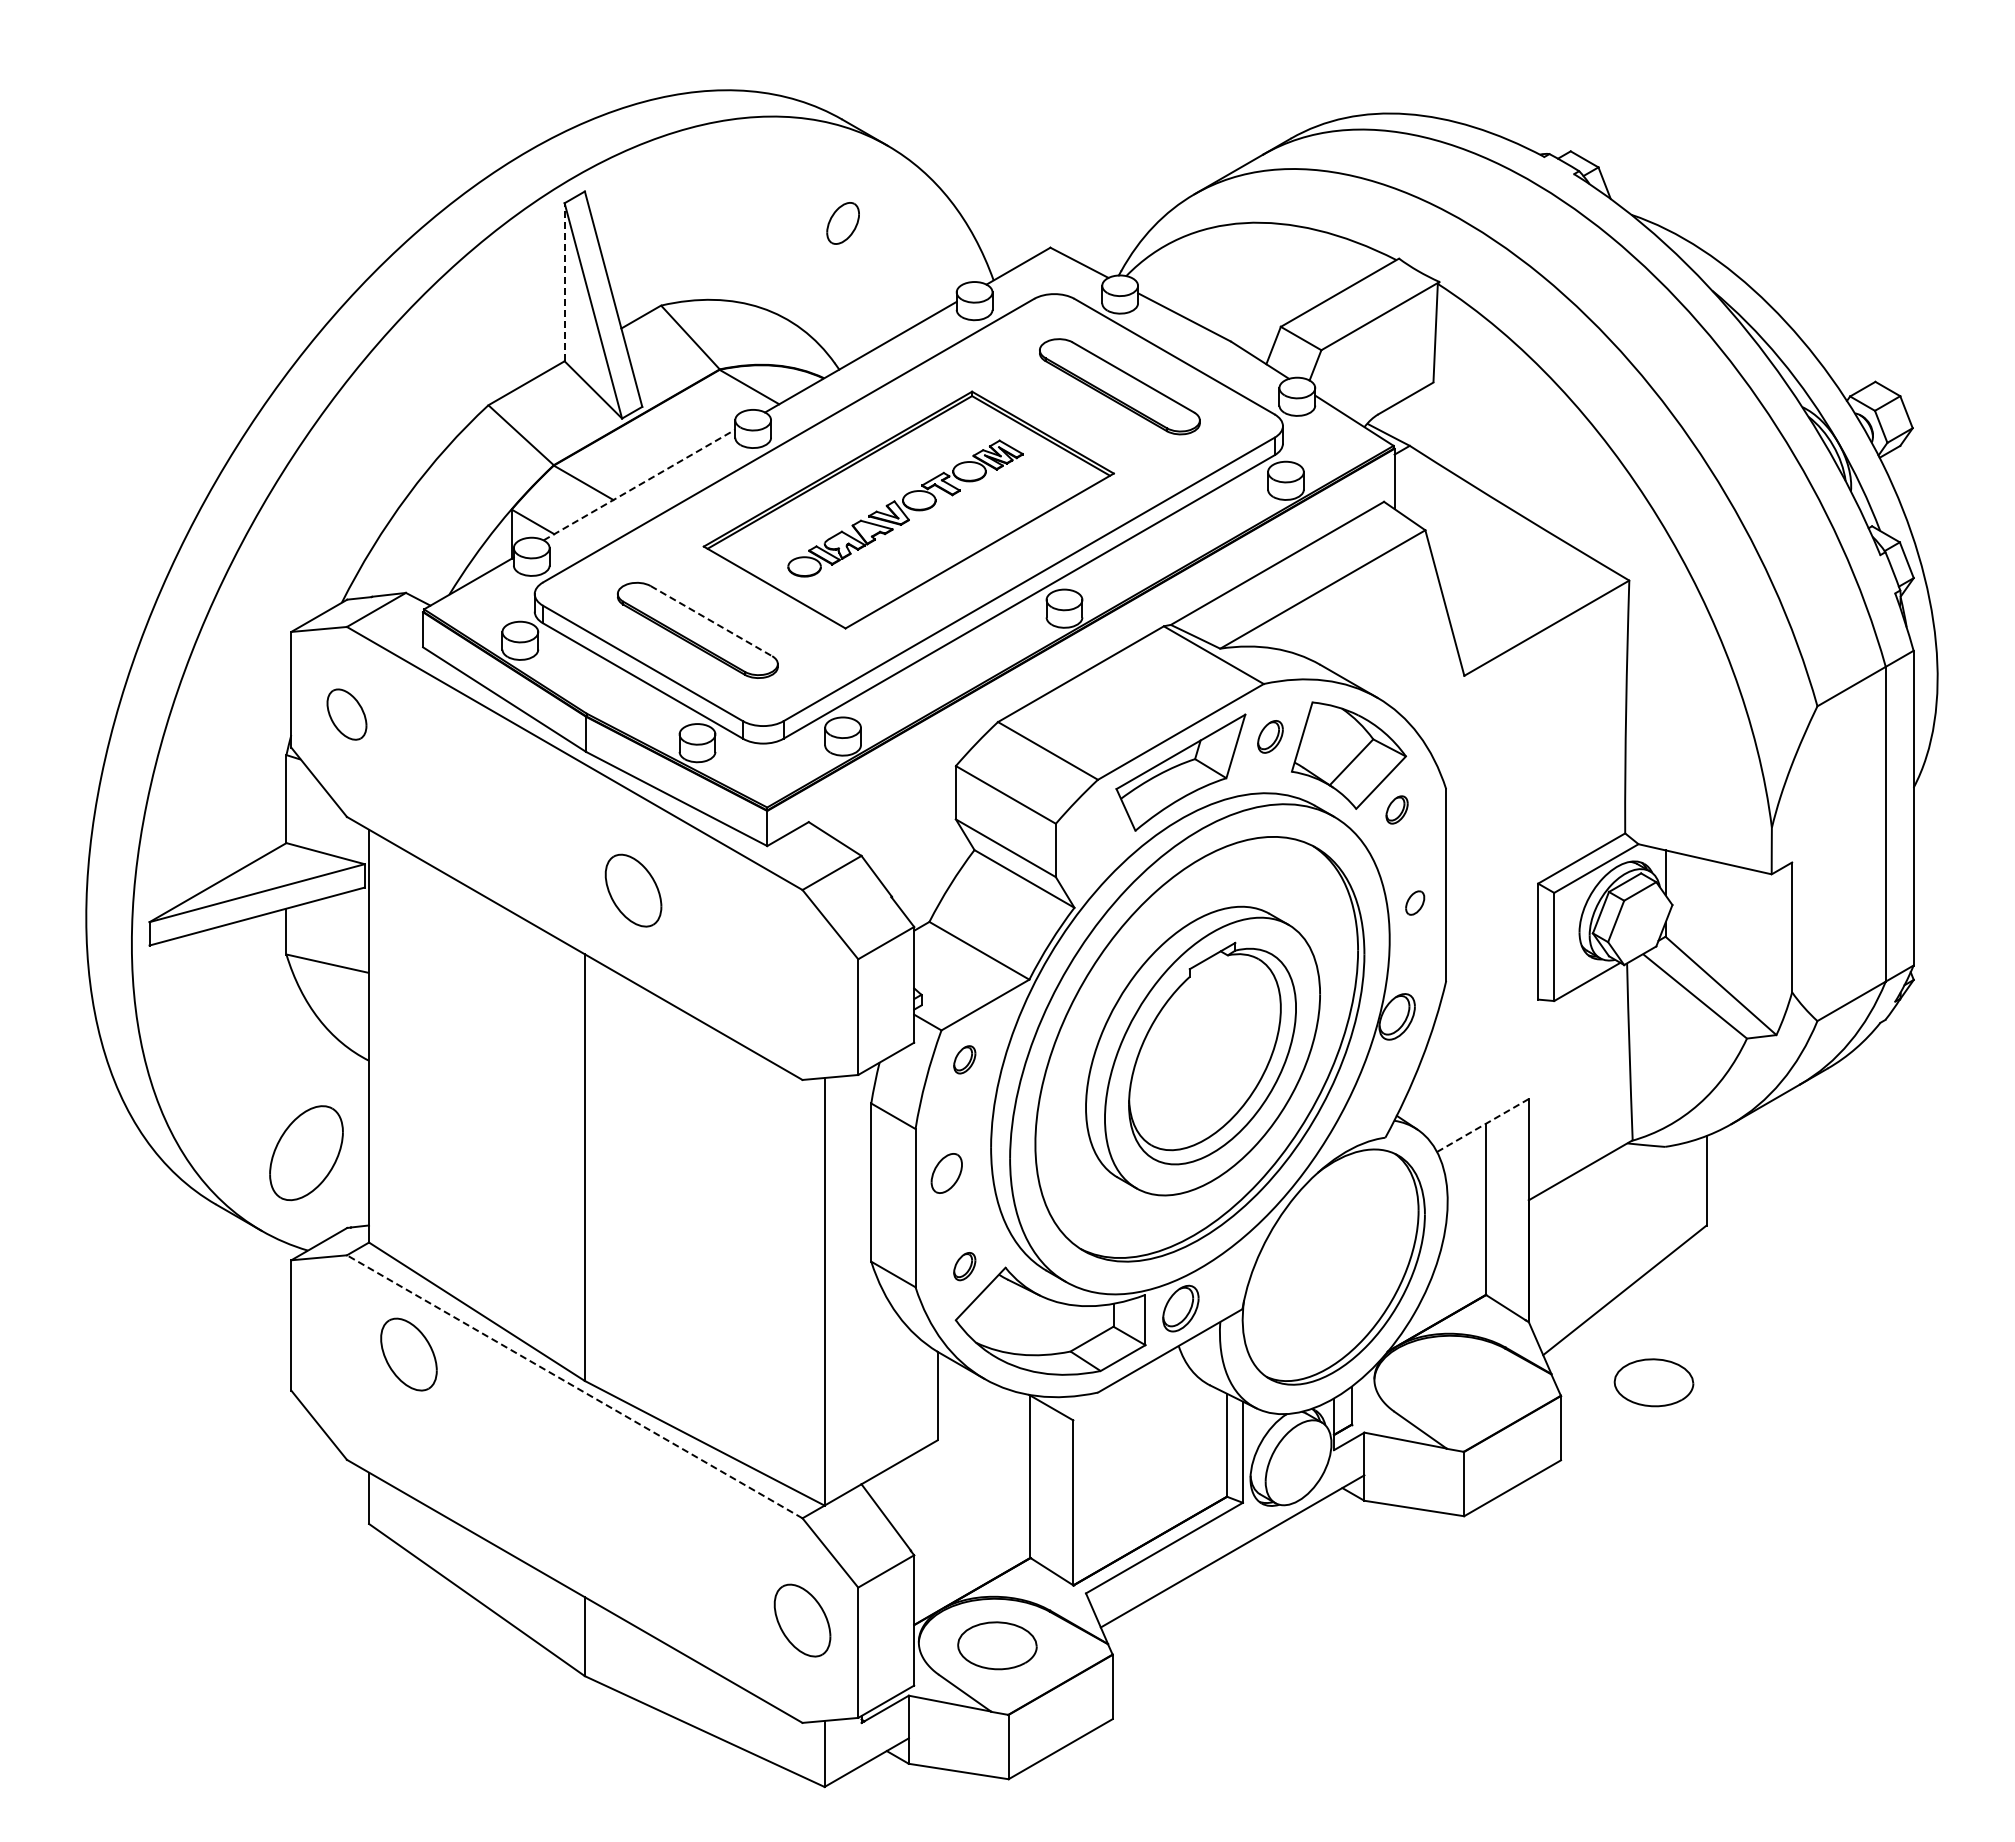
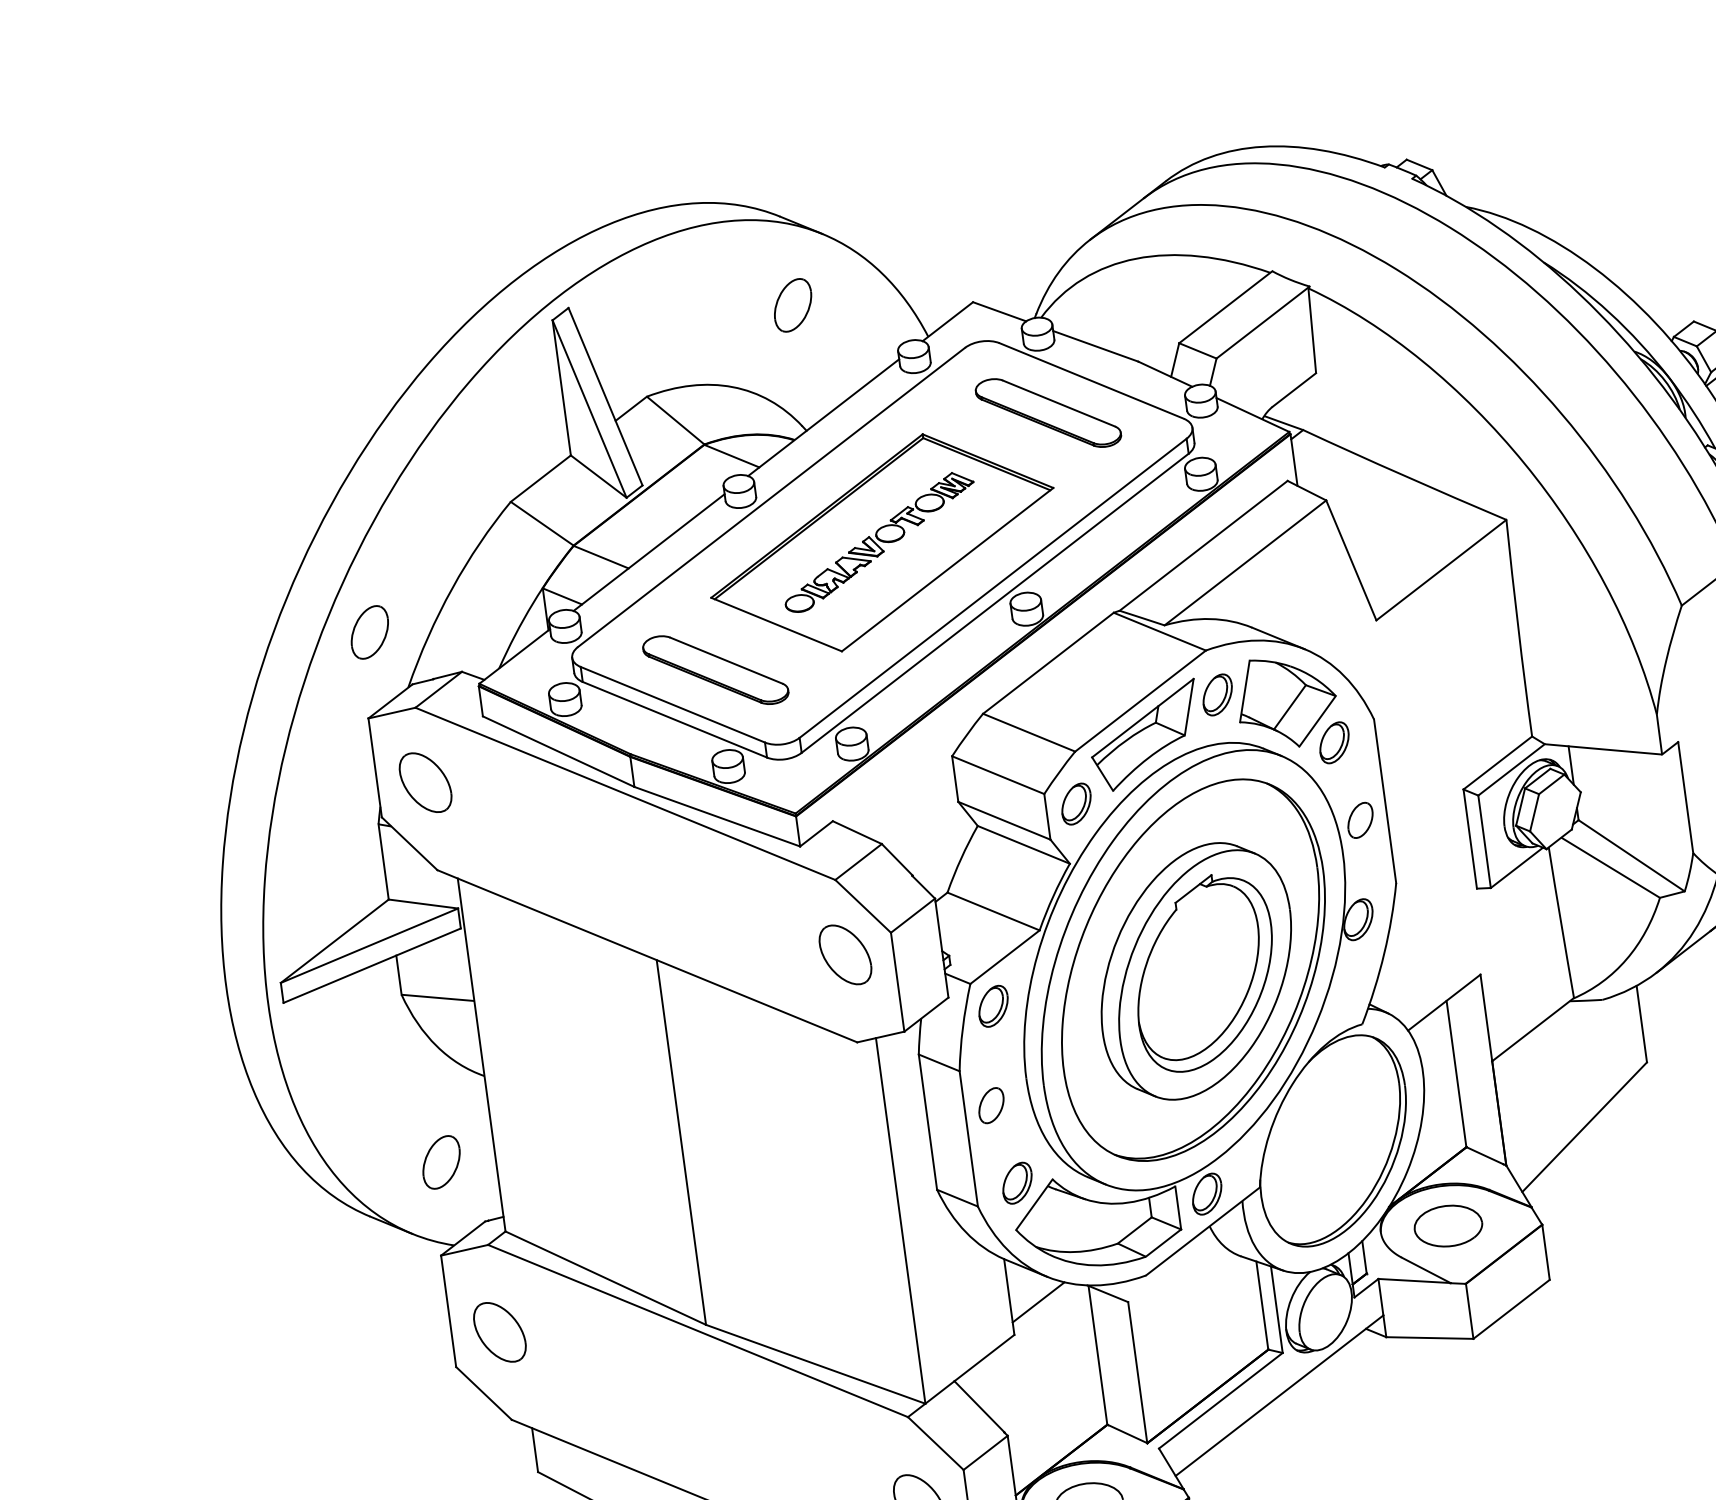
part: (842, 223) -> (792, 305), size x1.43
line: (564, 281) -> (561, 387), dashed -> solid
line: (639, 485) -> (649, 552), dashed -> solid
part: (305, 533) -> (369, 632), added
line: (711, 621) -> (726, 660), dashed -> solid
part: (346, 714) -> (425, 782), size x1.43
part: (1270, 736) -> (1217, 694), size x1.43
part: (1396, 809) -> (1333, 742), size x1.67
part: (1090, 840) -> (1075, 804), added
part: (633, 890) -> (845, 954), moved
part: (1415, 902) -> (1360, 819), size x1.67
part: (964, 1059) -> (993, 1006), size x1.67
line: (1483, 1125) -> (1444, 1002), dashed -> solid
part: (305, 1153) -> (440, 1162), size x0.62
part: (964, 1266) -> (1017, 1183), size x1.67
part: (408, 1354) -> (499, 1332), moved
part: (1653, 1382) -> (1447, 1225), moved
line: (574, 1386) -> (697, 1330), dashed -> solid
line: (970, 1406) -> (1038, 1302), added

